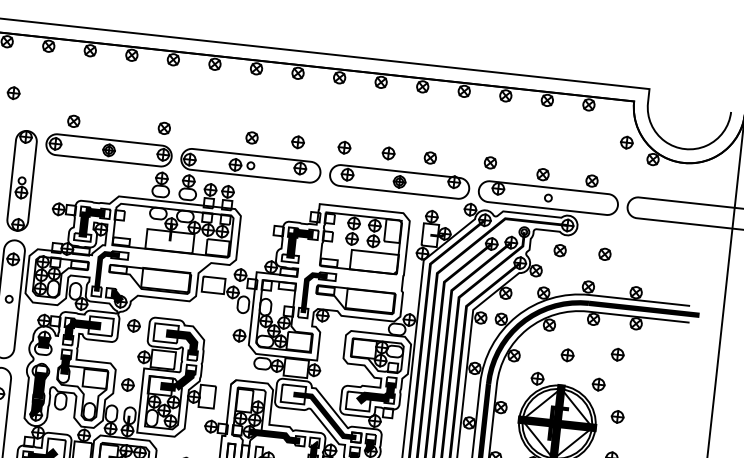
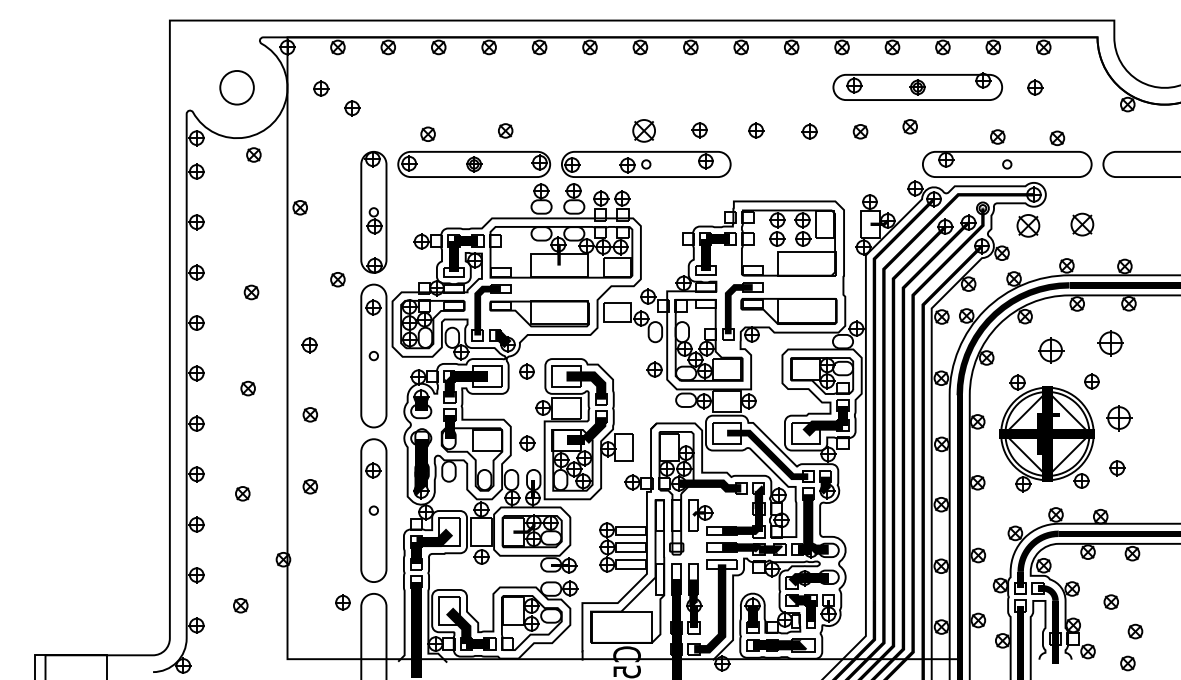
part: (164, 128) -> (505, 130), moved
part: (251, 137) -> (643, 130), size x1.6
part: (627, 142) -> (1035, 87), moved
part: (489, 162) -> (909, 126), moved
part: (399, 181) -> (917, 86), moved
part: (559, 250) -> (1027, 225), size x1.6
part: (605, 254) -> (1082, 224), size x1.6
part: (617, 354) -> (1110, 343), size x1.6
part: (567, 355) -> (1050, 350), size x1.6
part: (617, 416) -> (1118, 417), size x1.6

